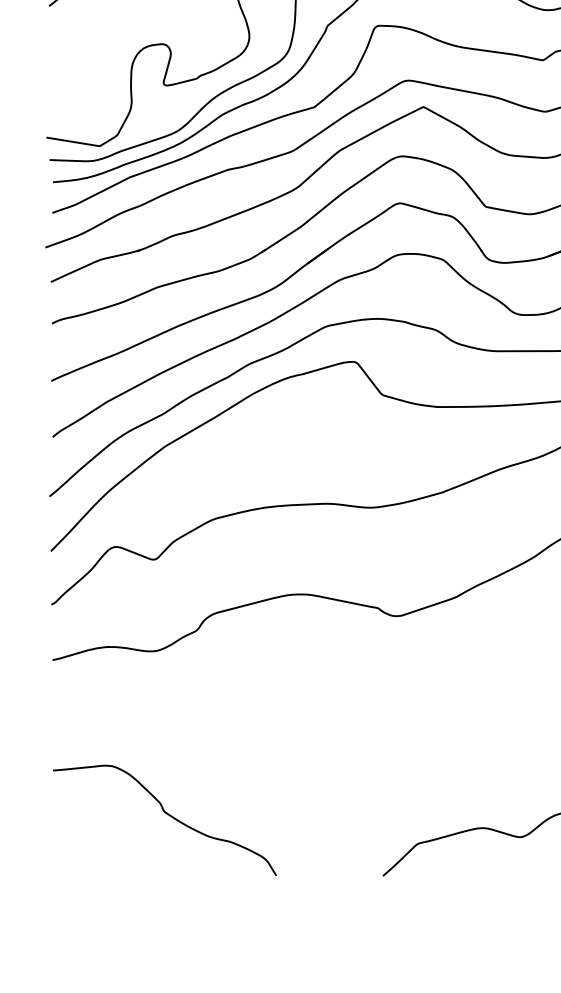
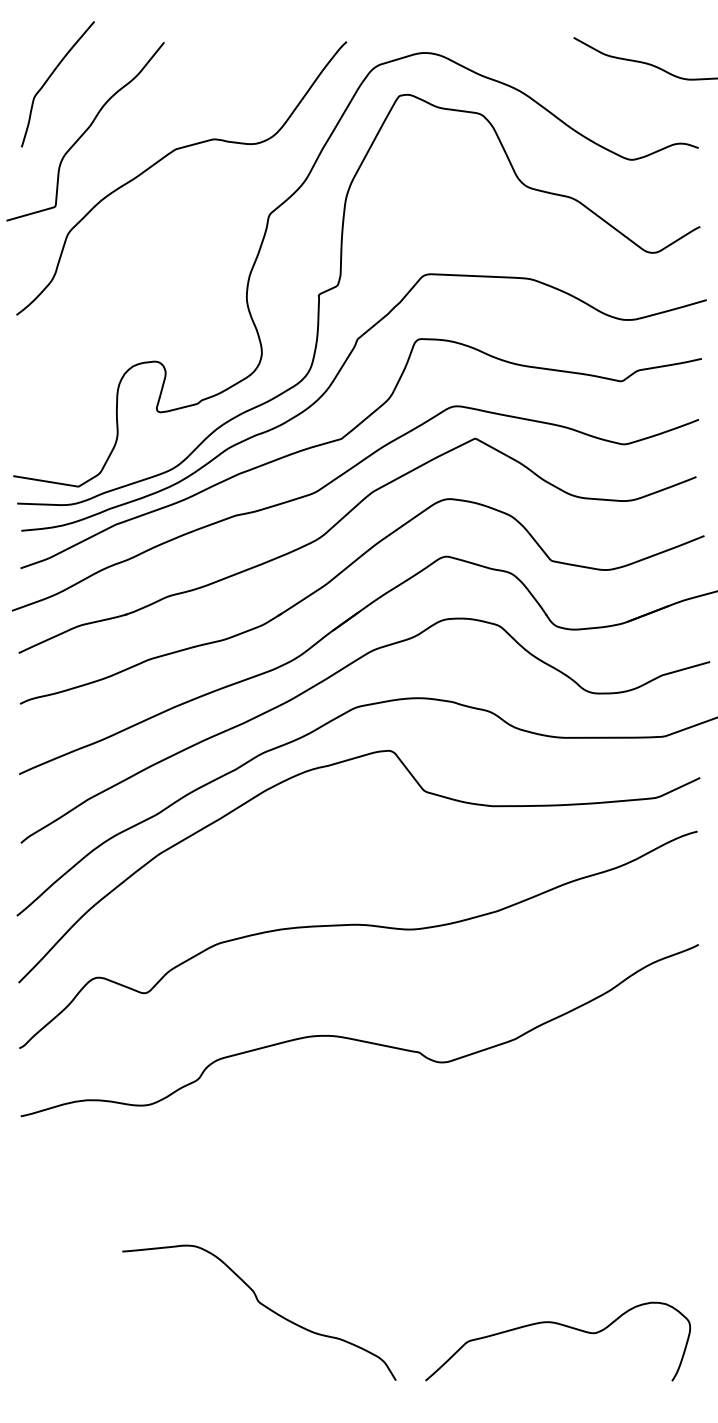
curve: (168, 815) -> (263, 1306), moved

